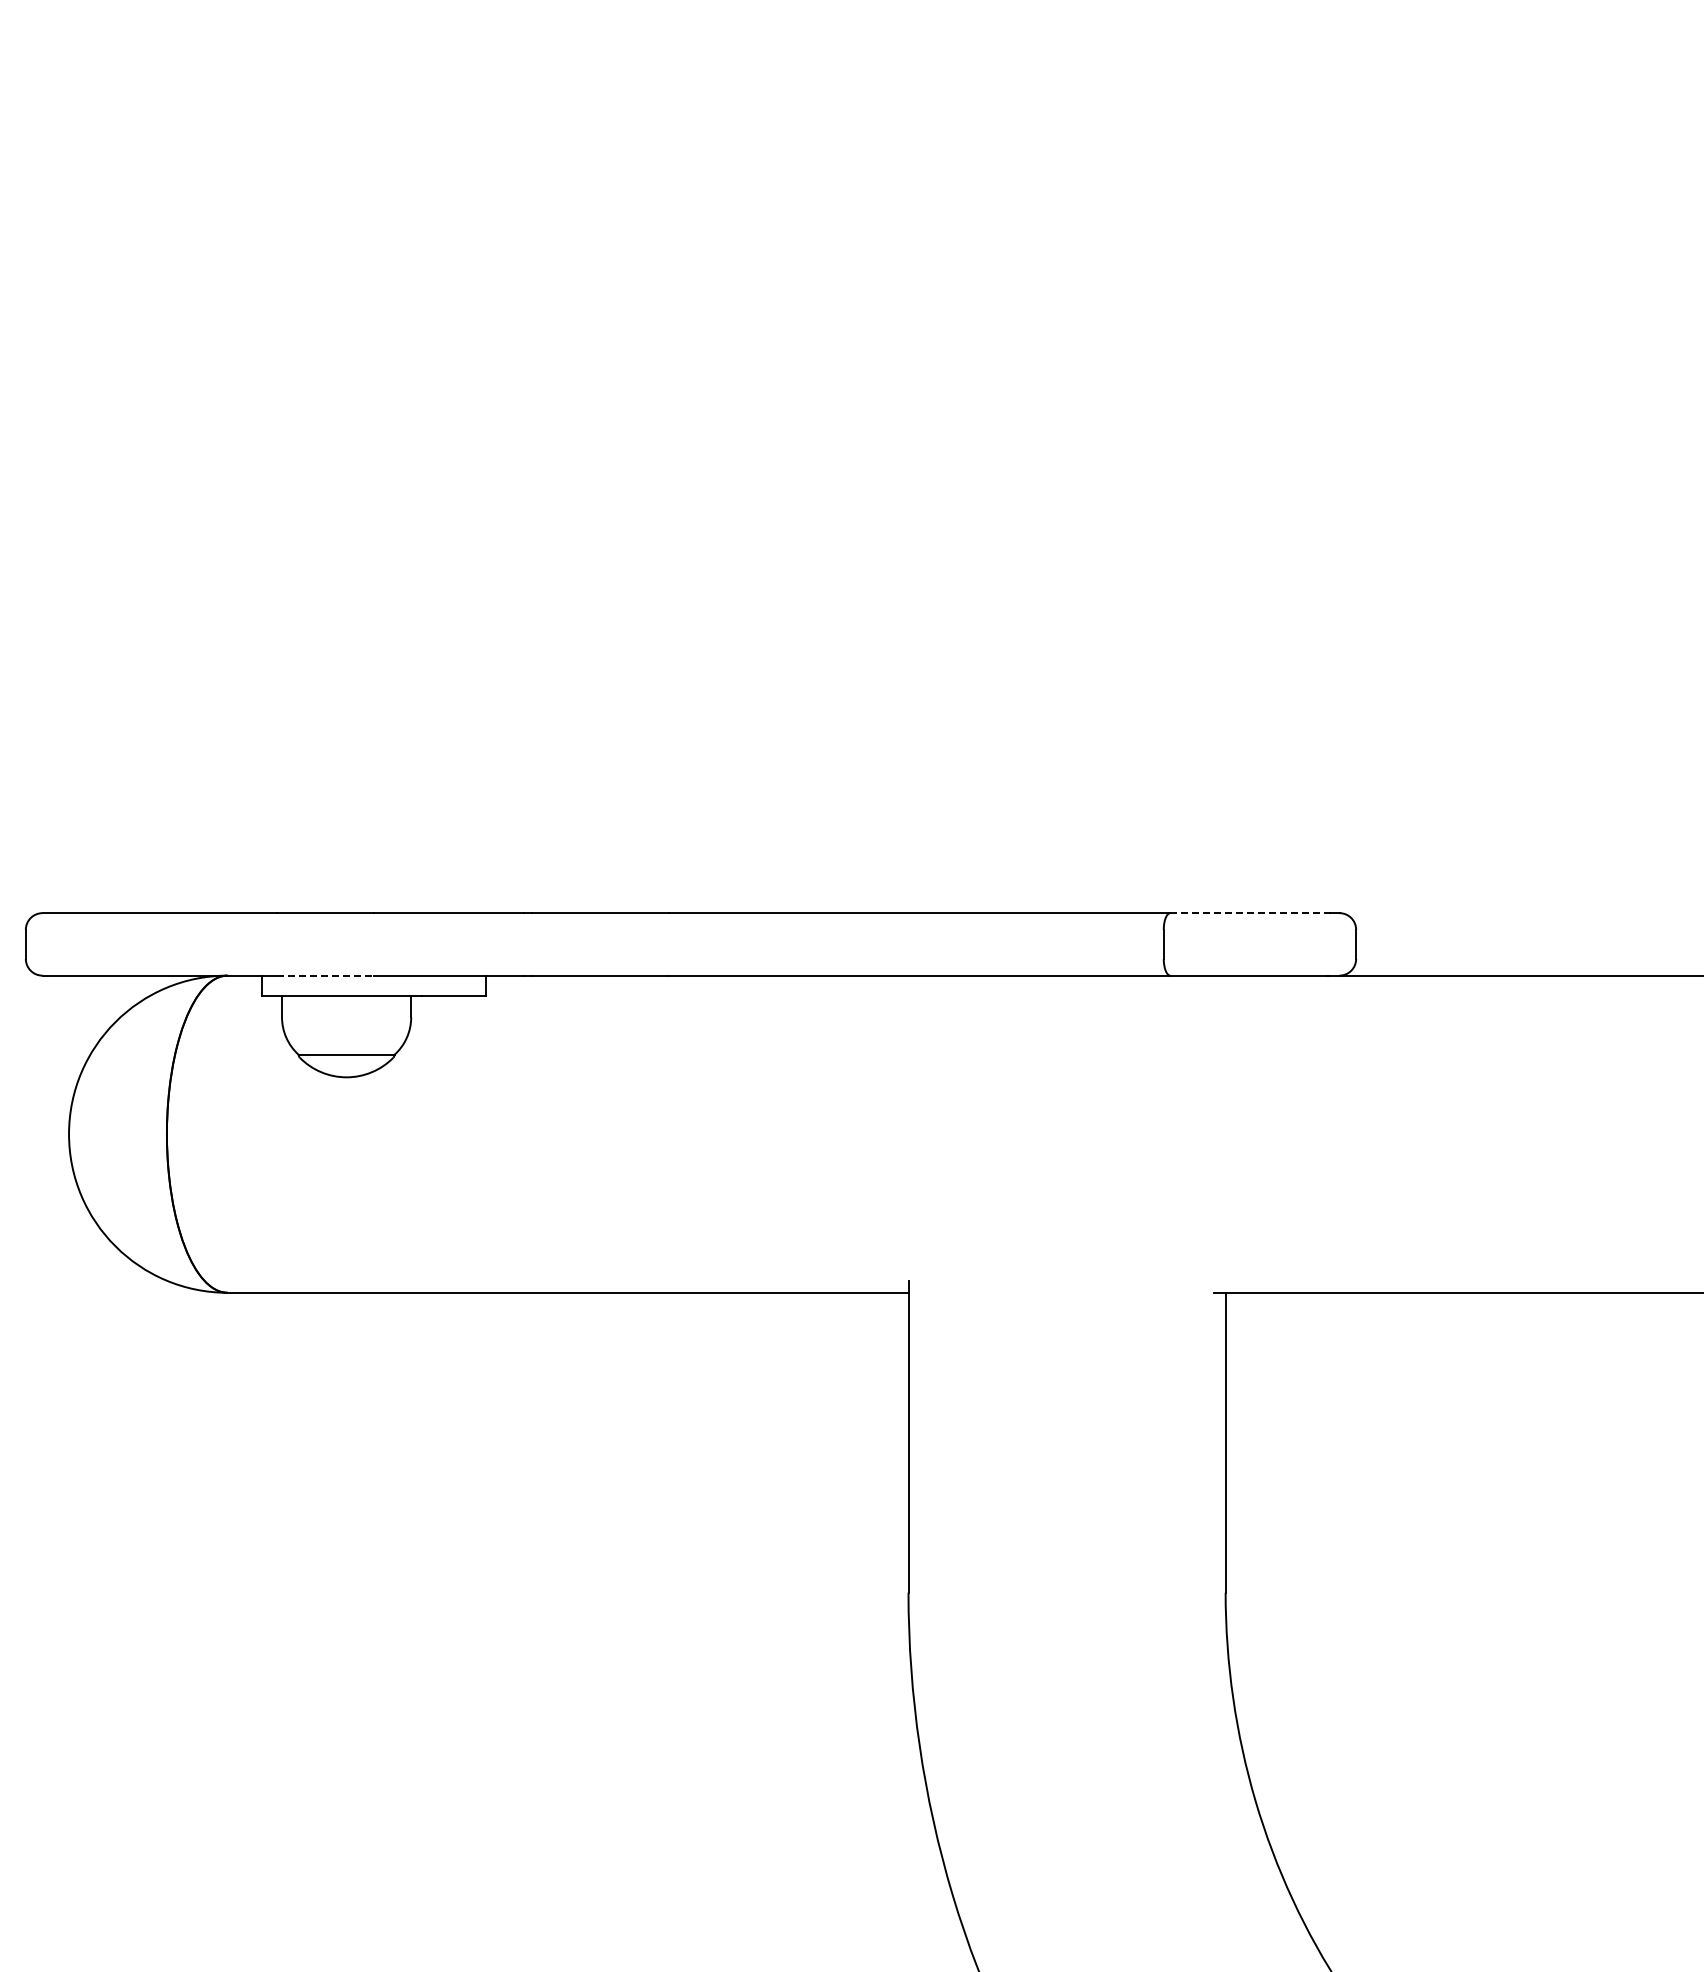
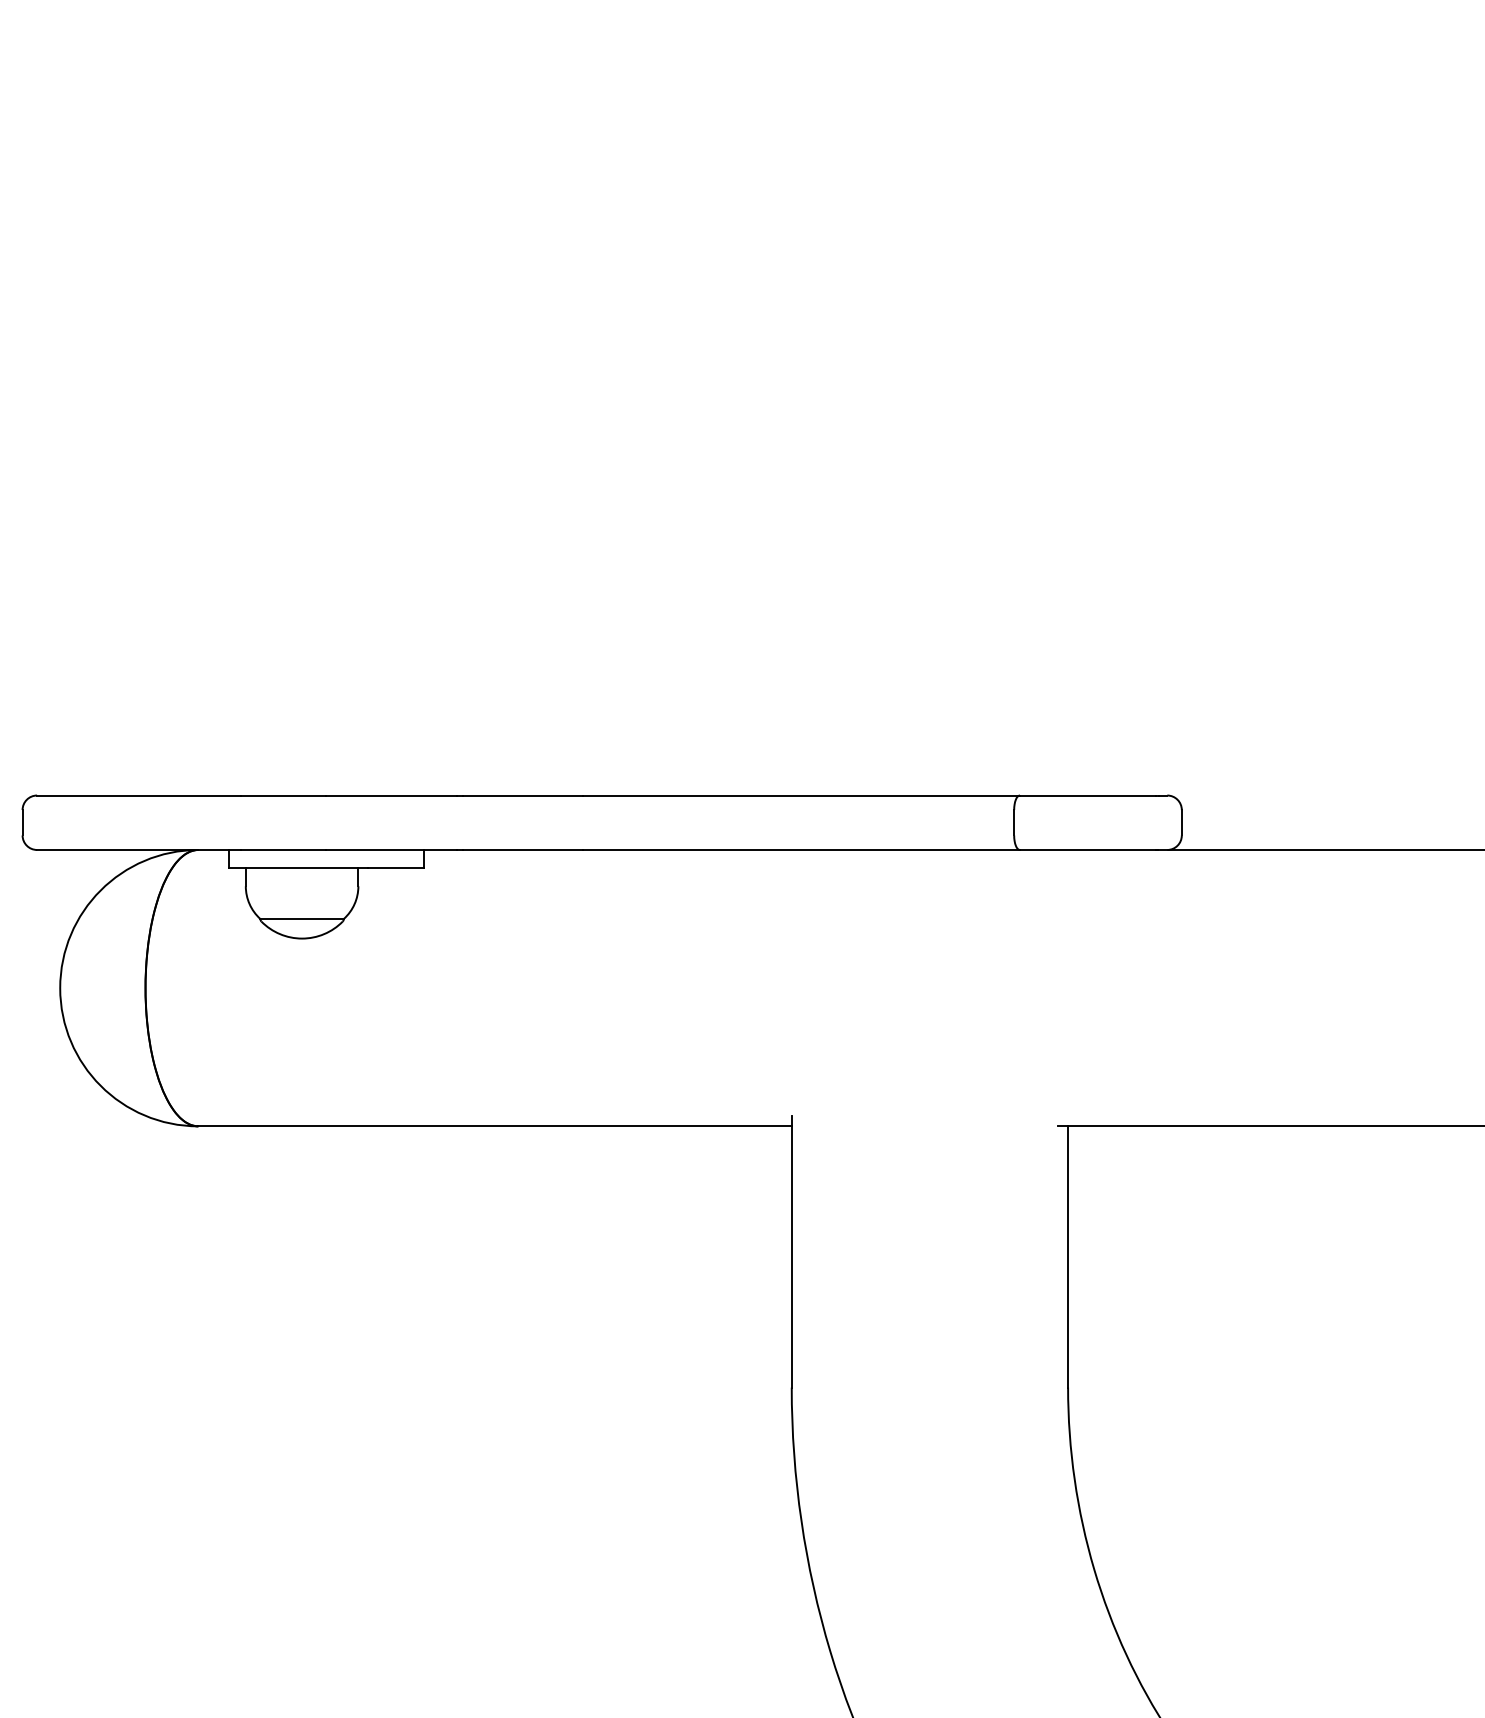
line: (1249, 913) -> (1088, 795), dashed -> solid
line: (325, 975) -> (283, 849), dashed -> solid

